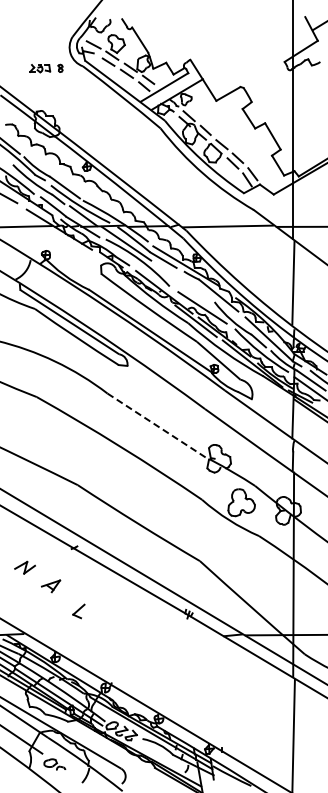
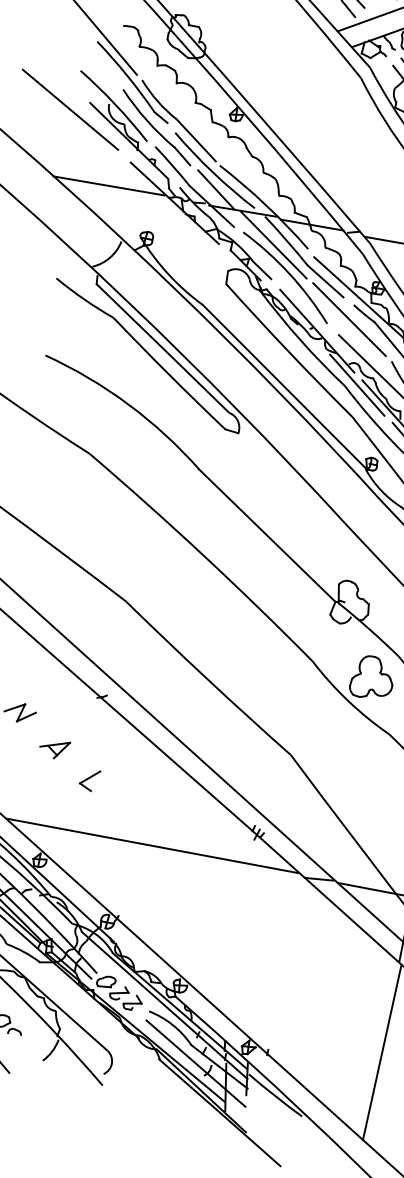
line: (182, 280) -> (348, 318), added
line: (158, 426) -> (267, 535), dashed -> solid
part: (78, 611) -> (89, 780), moved
line: (124, 634) -> (152, 845), added
line: (178, 765) -> (196, 1062), added

